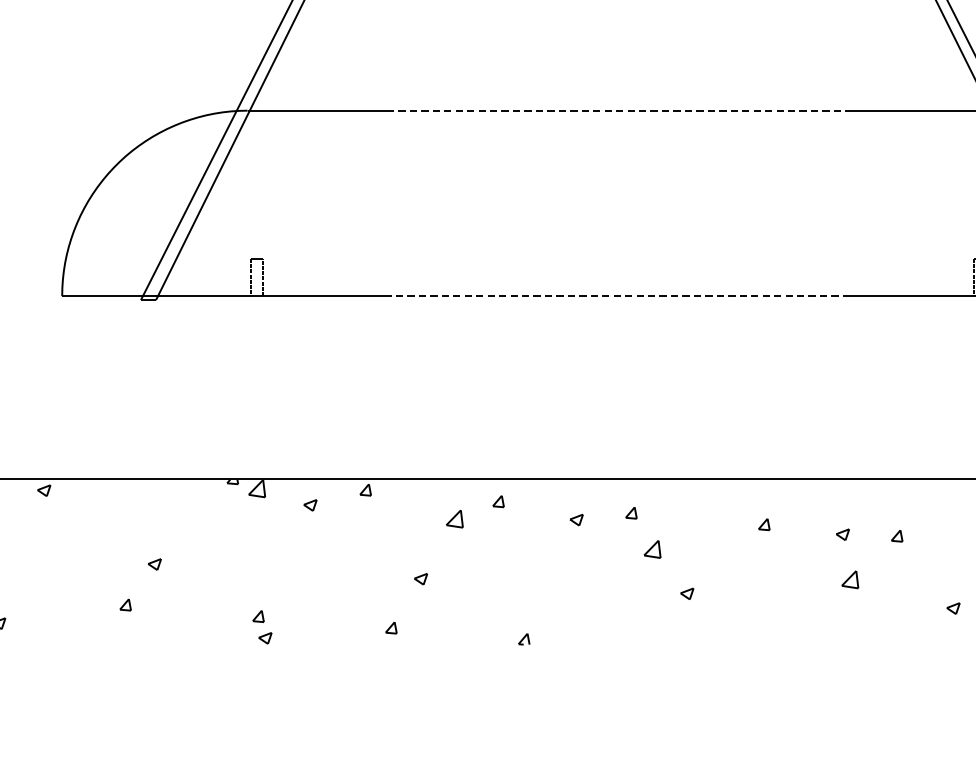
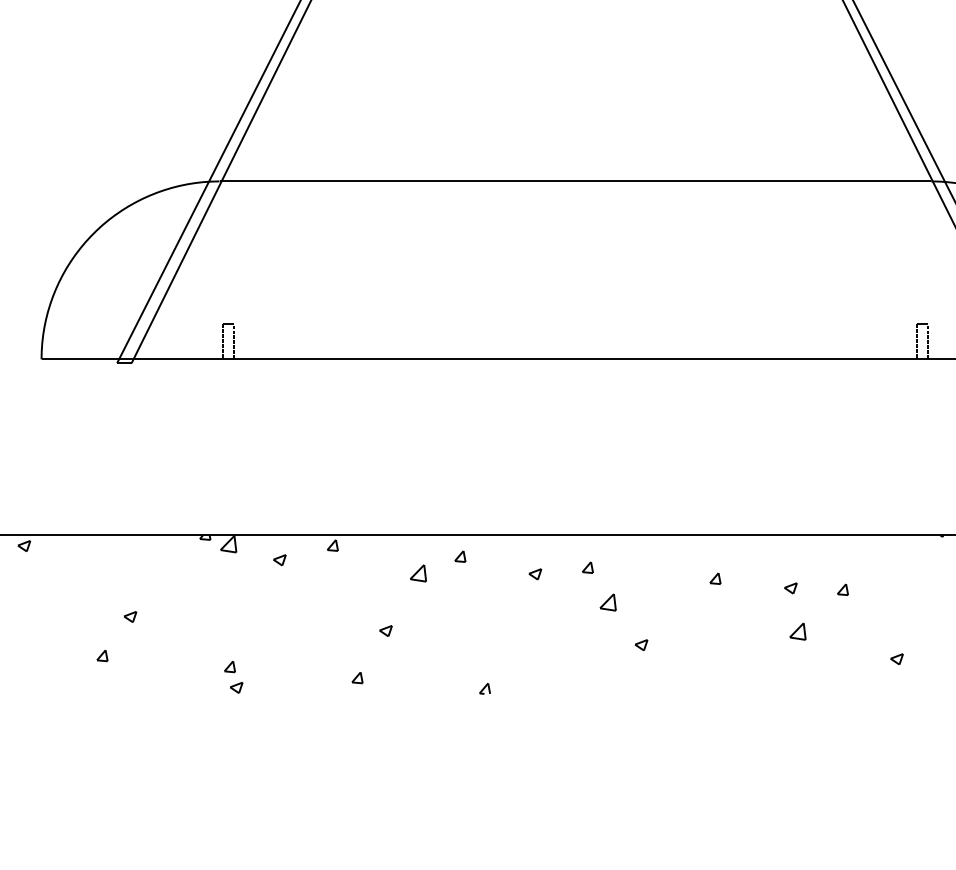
line: (618, 110) -> (575, 181), dashed -> solid
line: (618, 296) -> (575, 359), dashed -> solid

